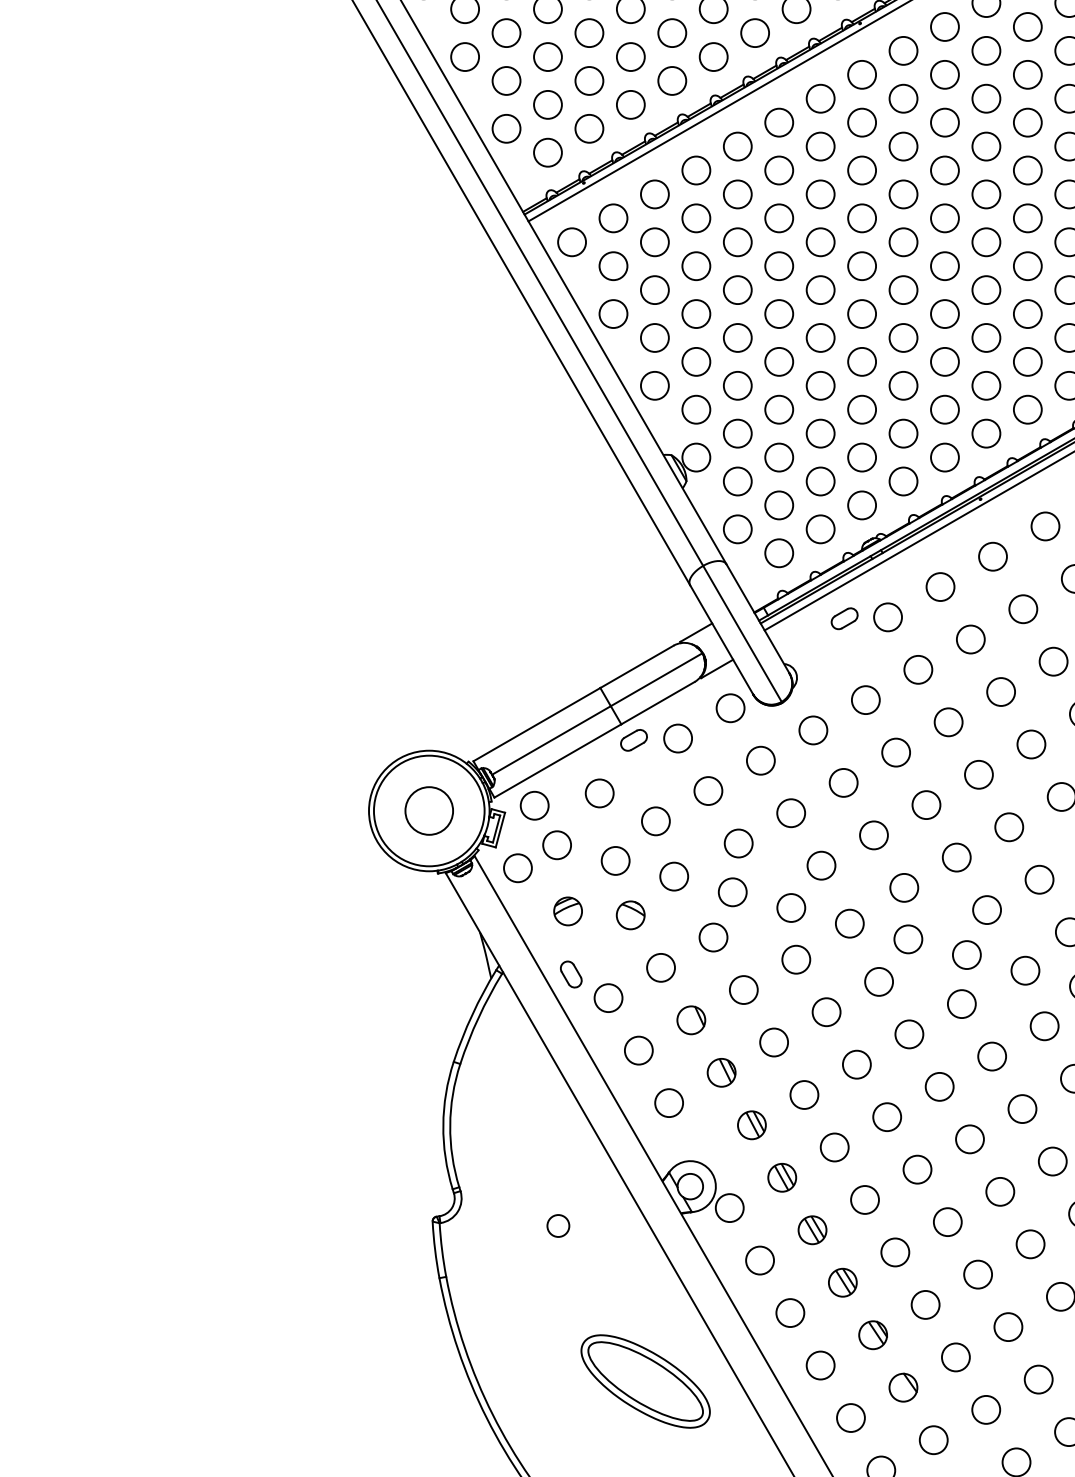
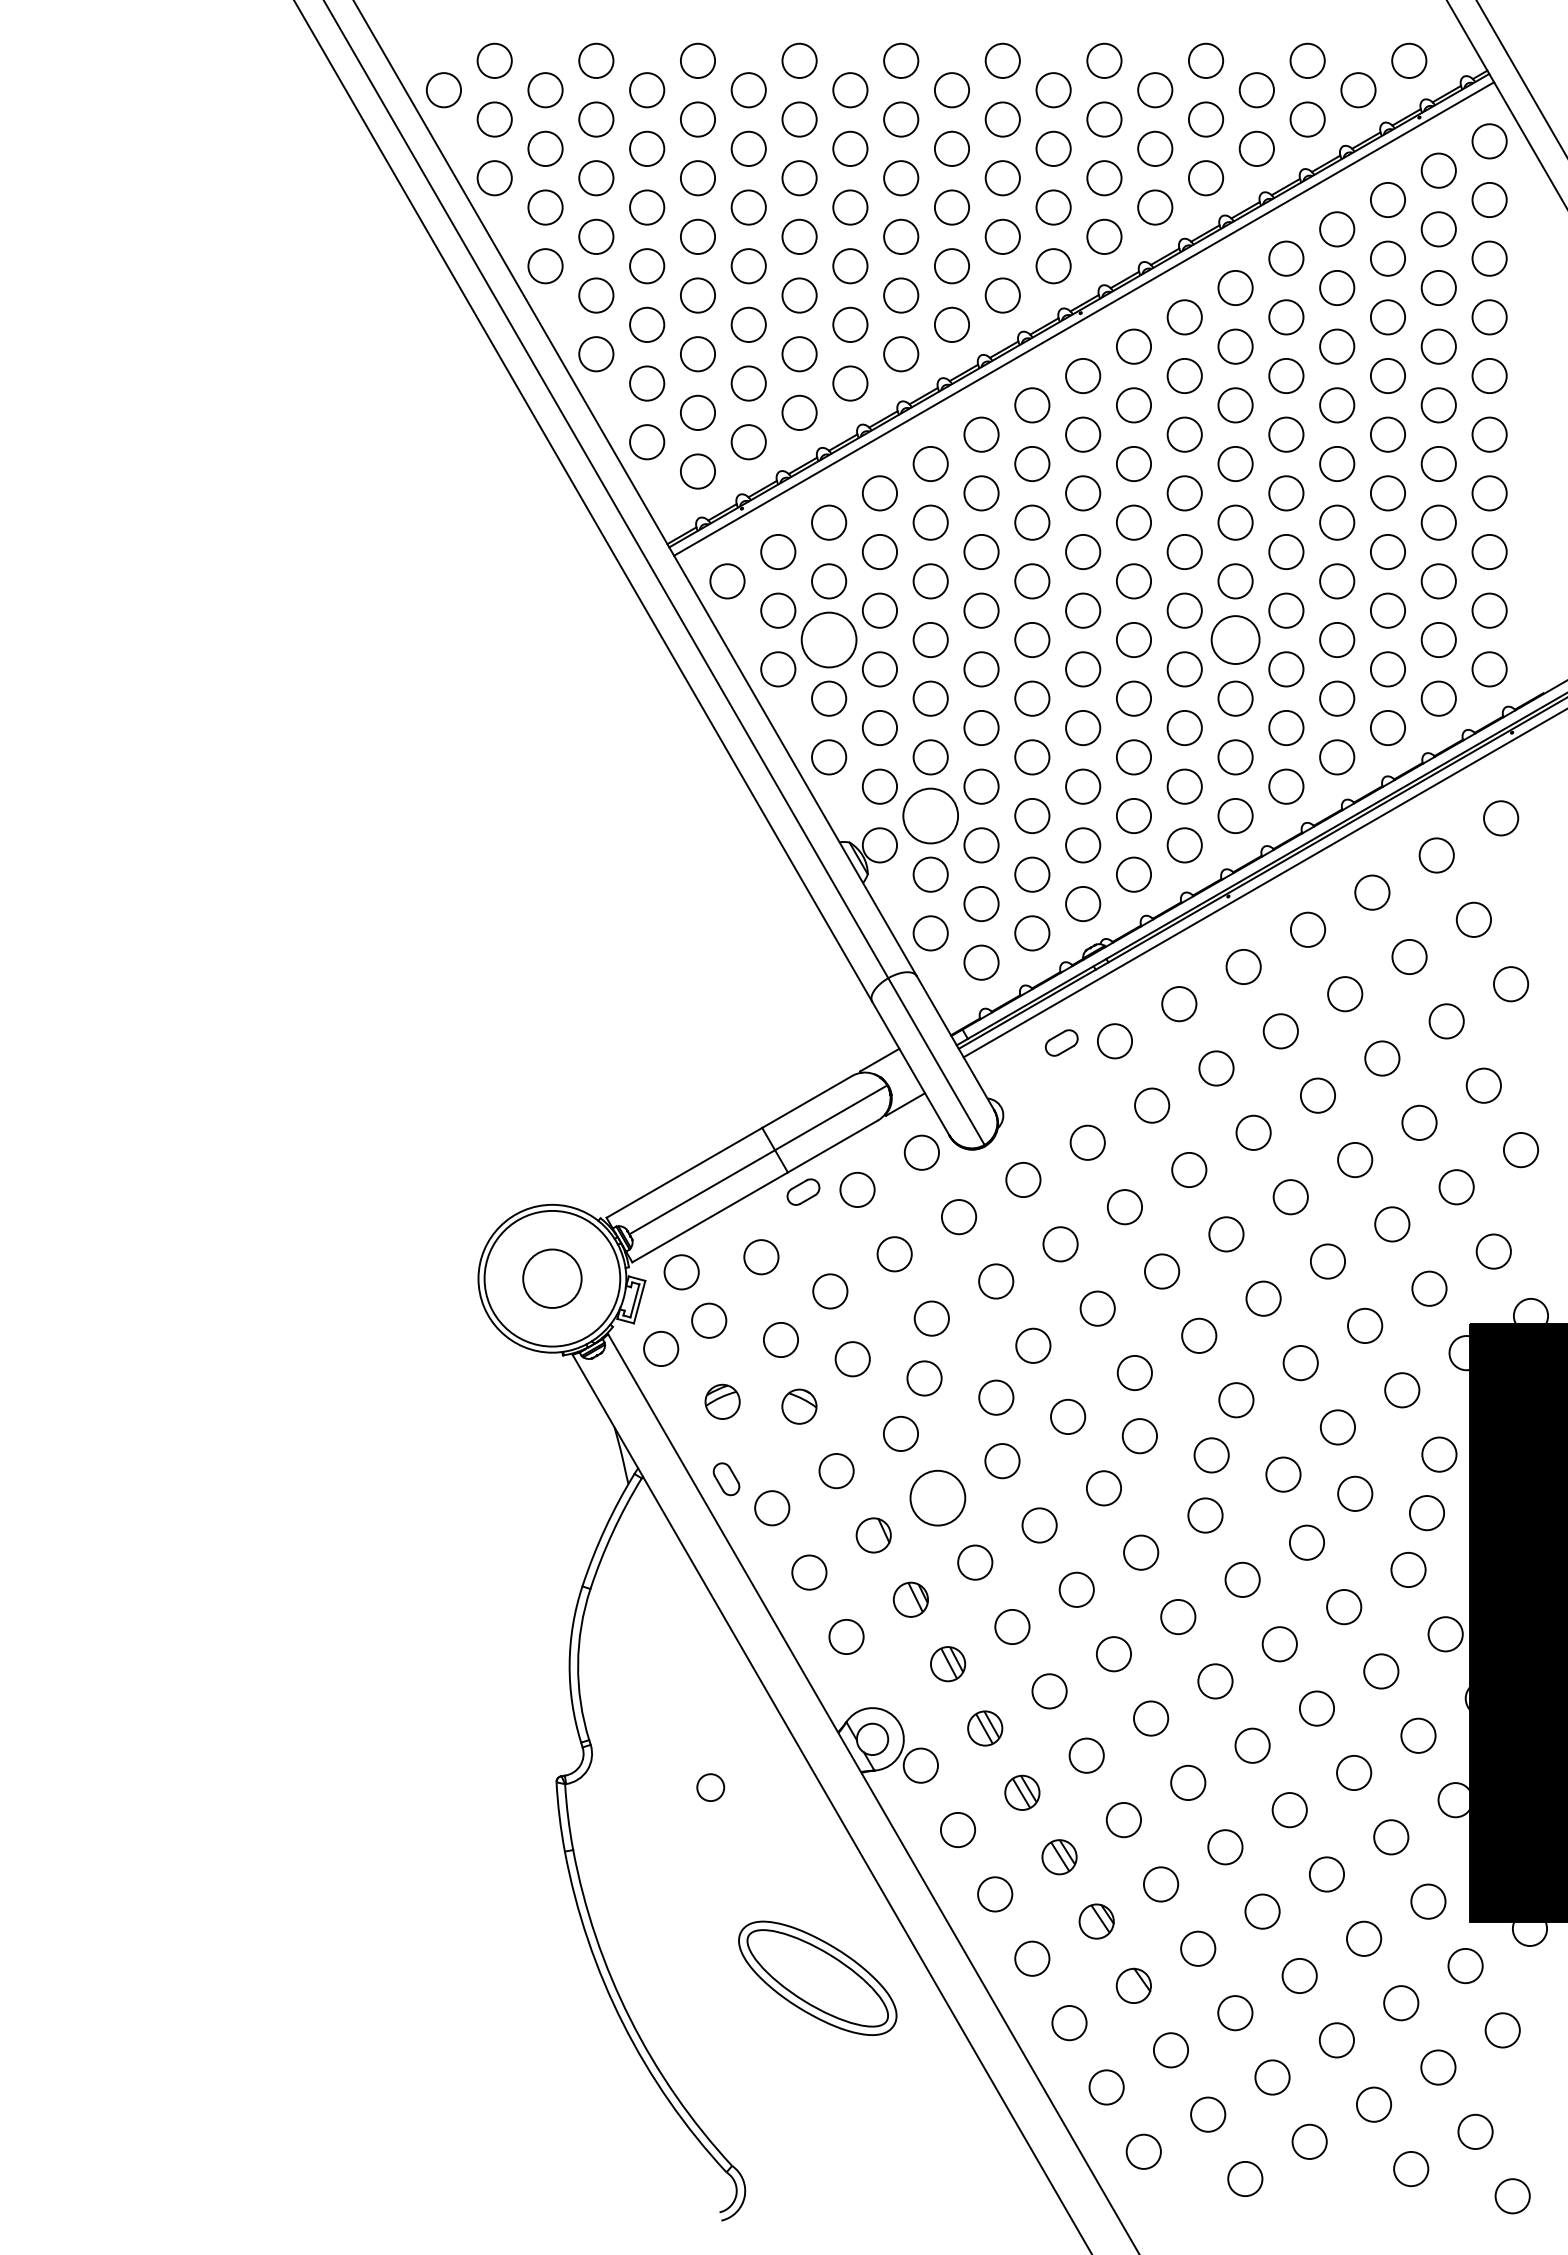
circle: (655, 289) -> (829, 639), size x1.6
circle: (986, 289) -> (1235, 639), size x1.4
circle: (737, 433) -> (930, 815), size x1.6
circle: (744, 990) -> (938, 1498), size x1.6

